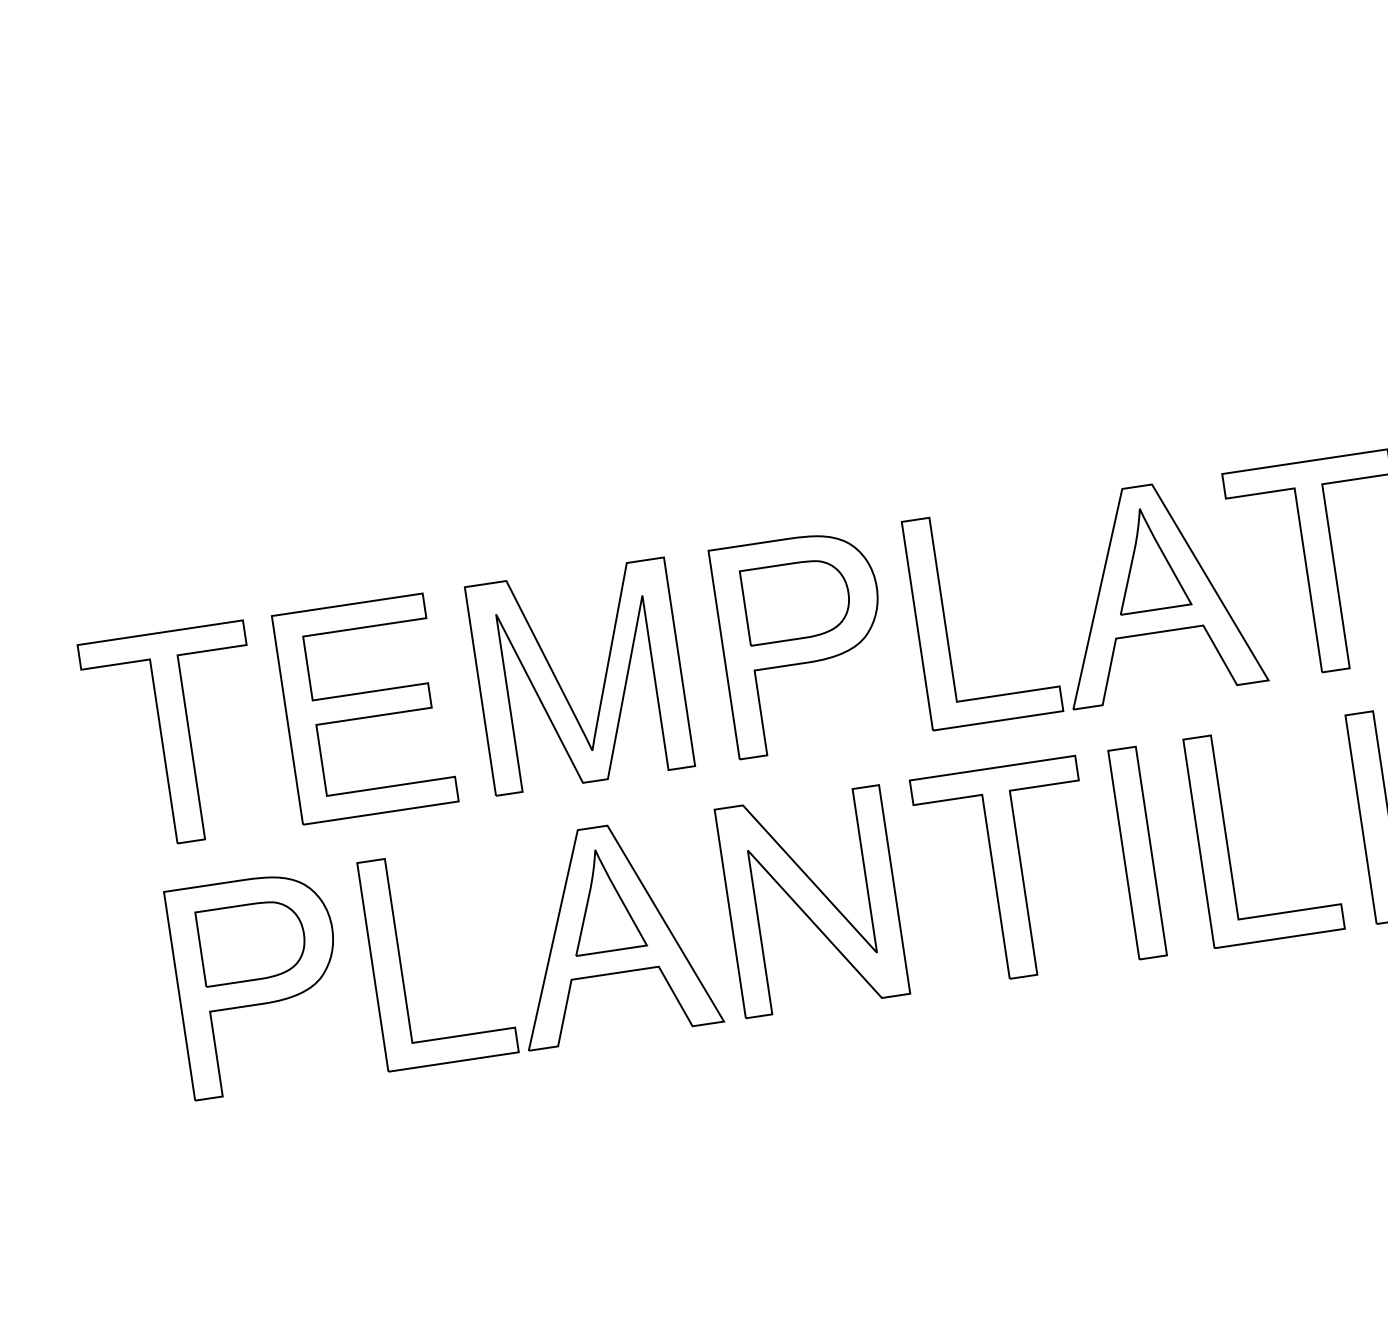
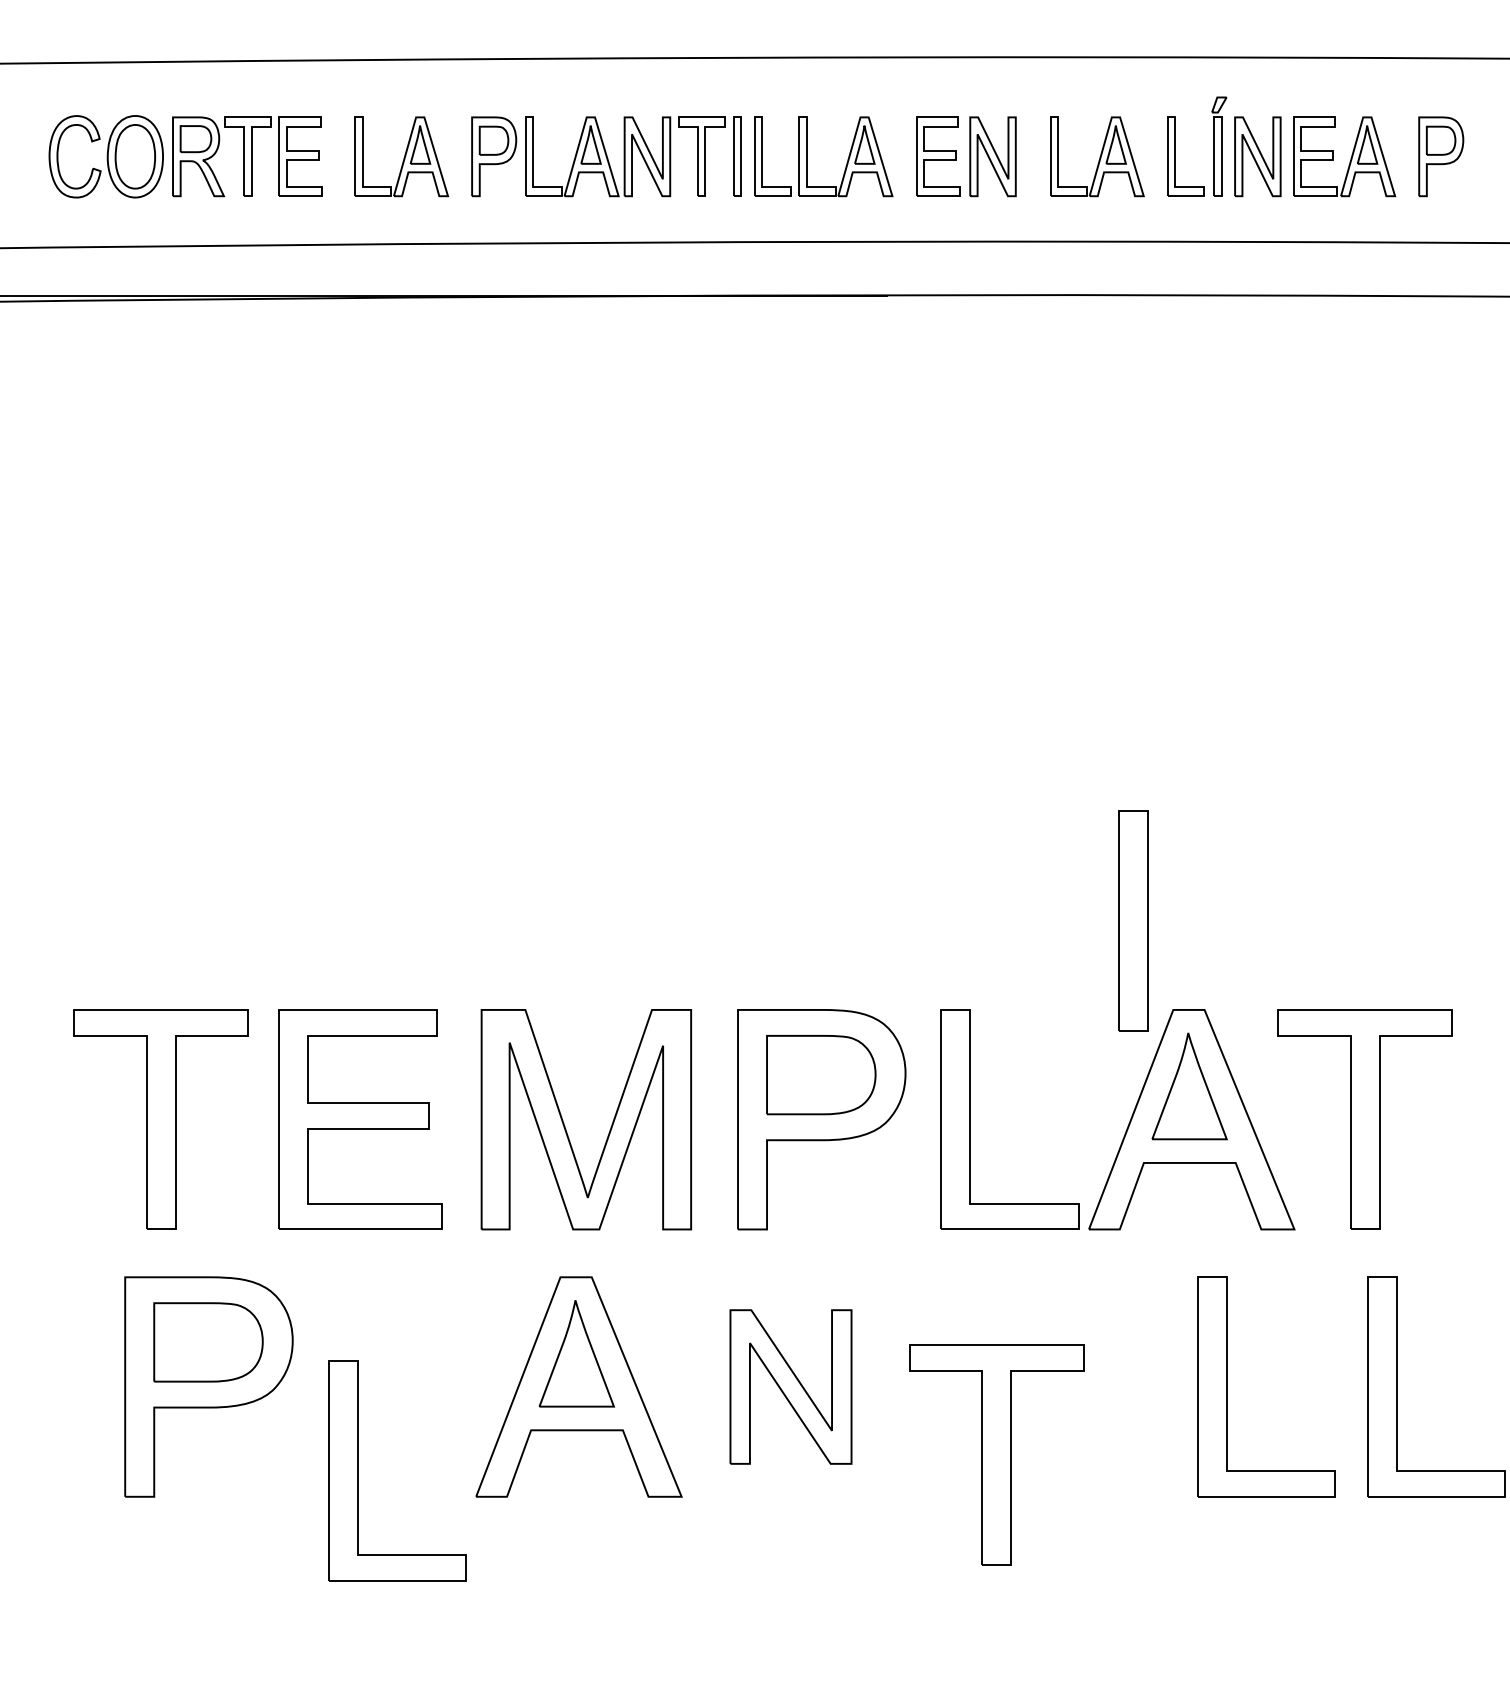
part: (1137, 852) -> (1133, 920), moved
part: (1007, 872) -> (996, 1454), moved
part: (811, 901) -> (790, 1386), size x0.7
part: (401, 962) -> (358, 1470), moved

